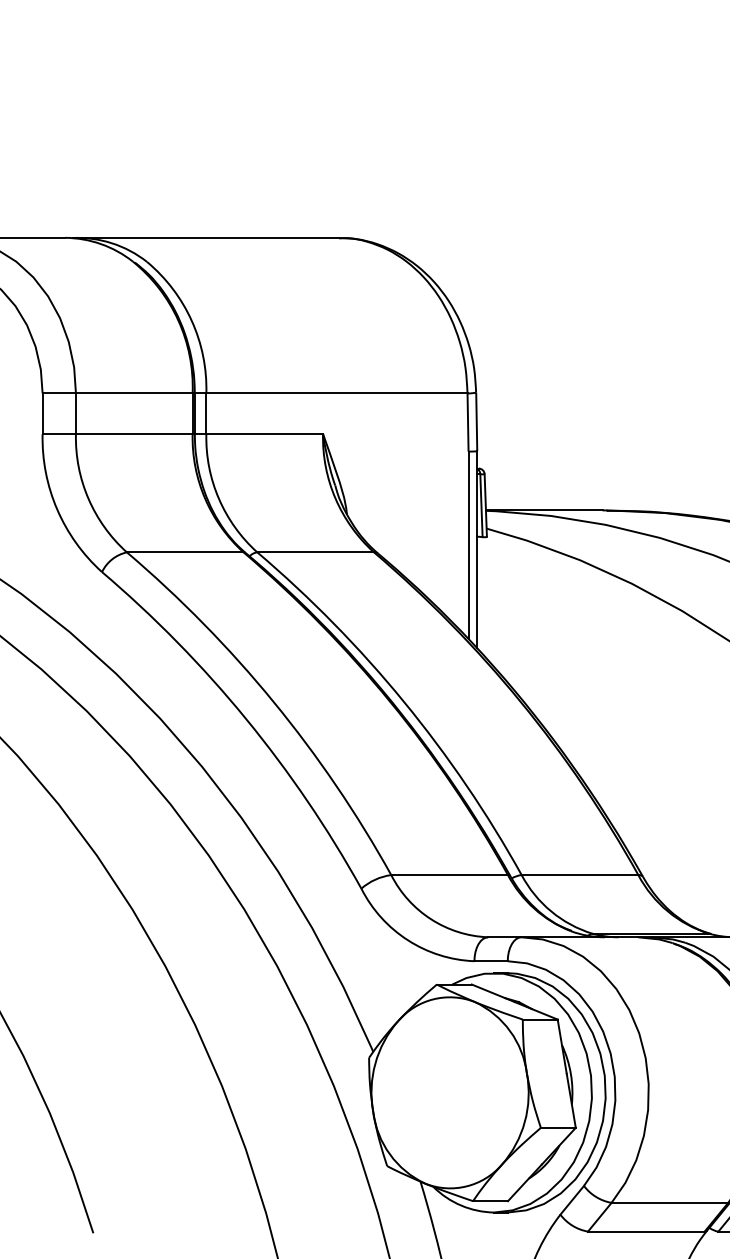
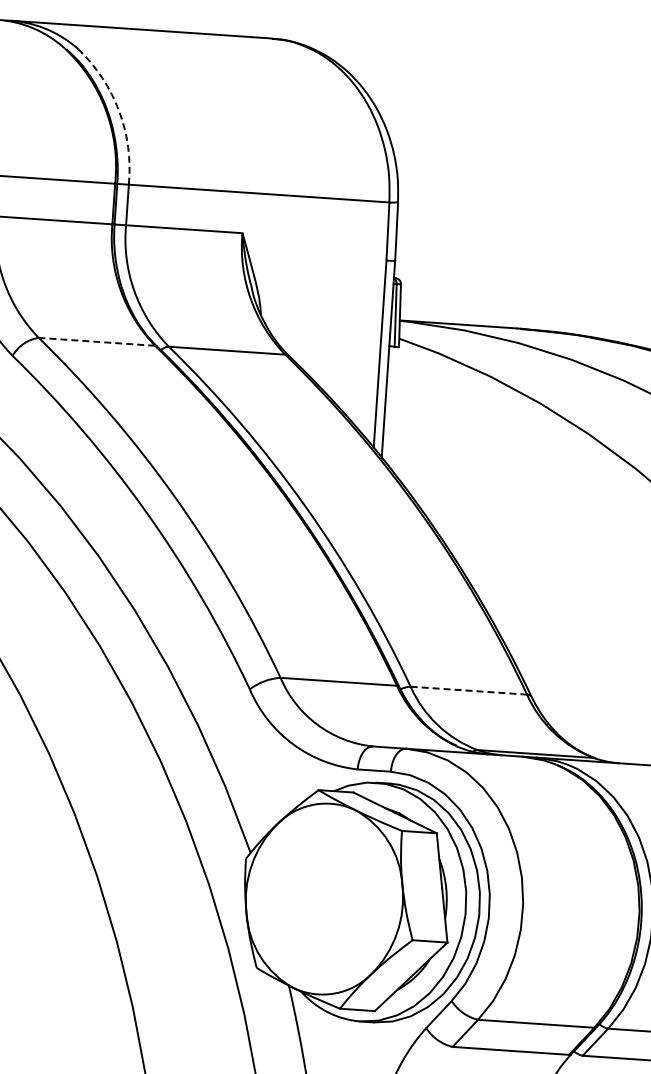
arc: (191, 320) -> (118, 110), solid -> dashed
line: (184, 552) -> (96, 341), solid -> dashed
line: (580, 875) -> (469, 691), solid -> dashed

